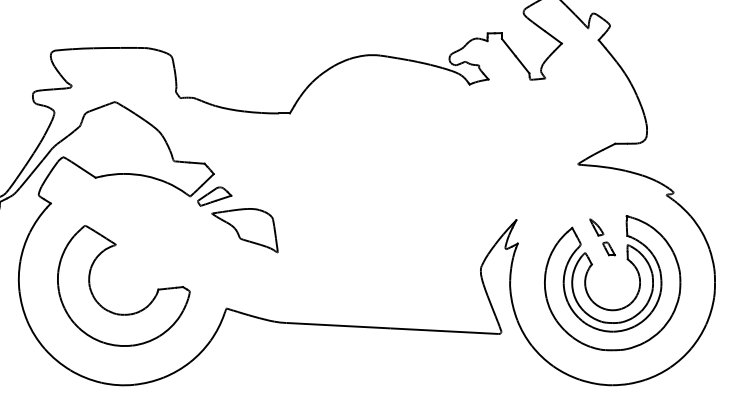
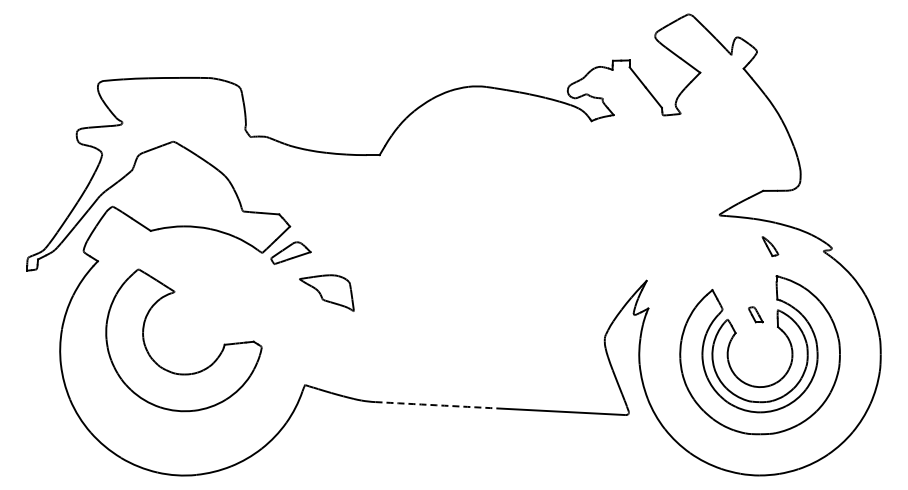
part: (596, 227) -> (770, 246), moved
part: (244, 229) -> (326, 292), size x0.7
part: (117, 313) -> (176, 372), moved
arc: (338, 325) -> (436, 405), solid -> dashed

